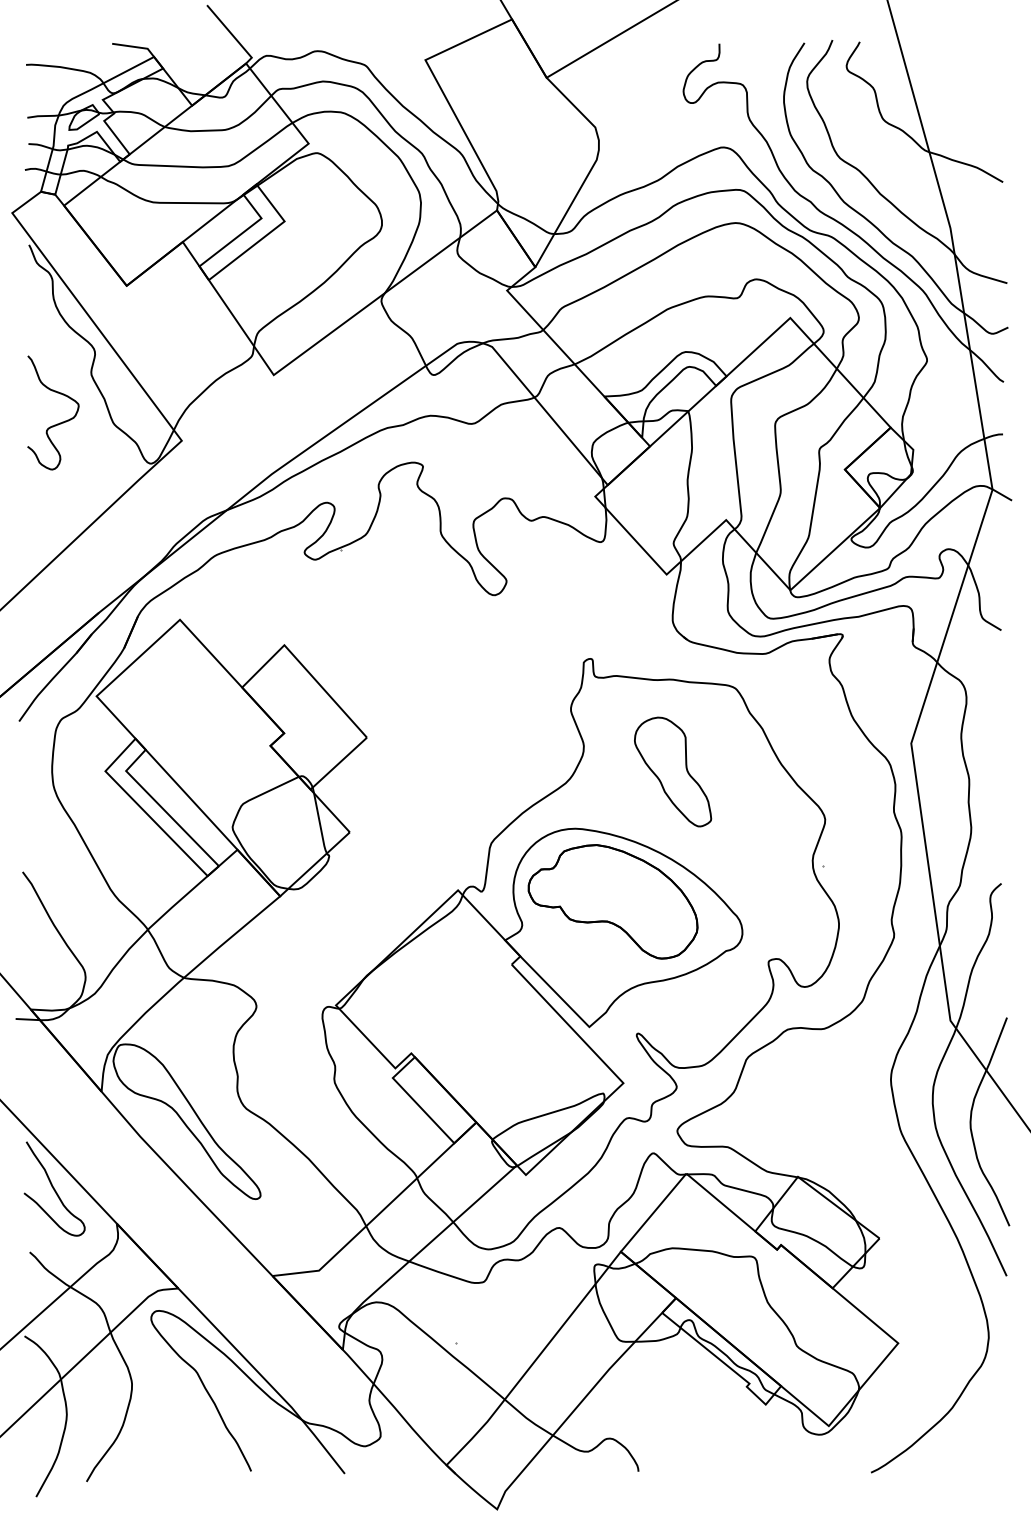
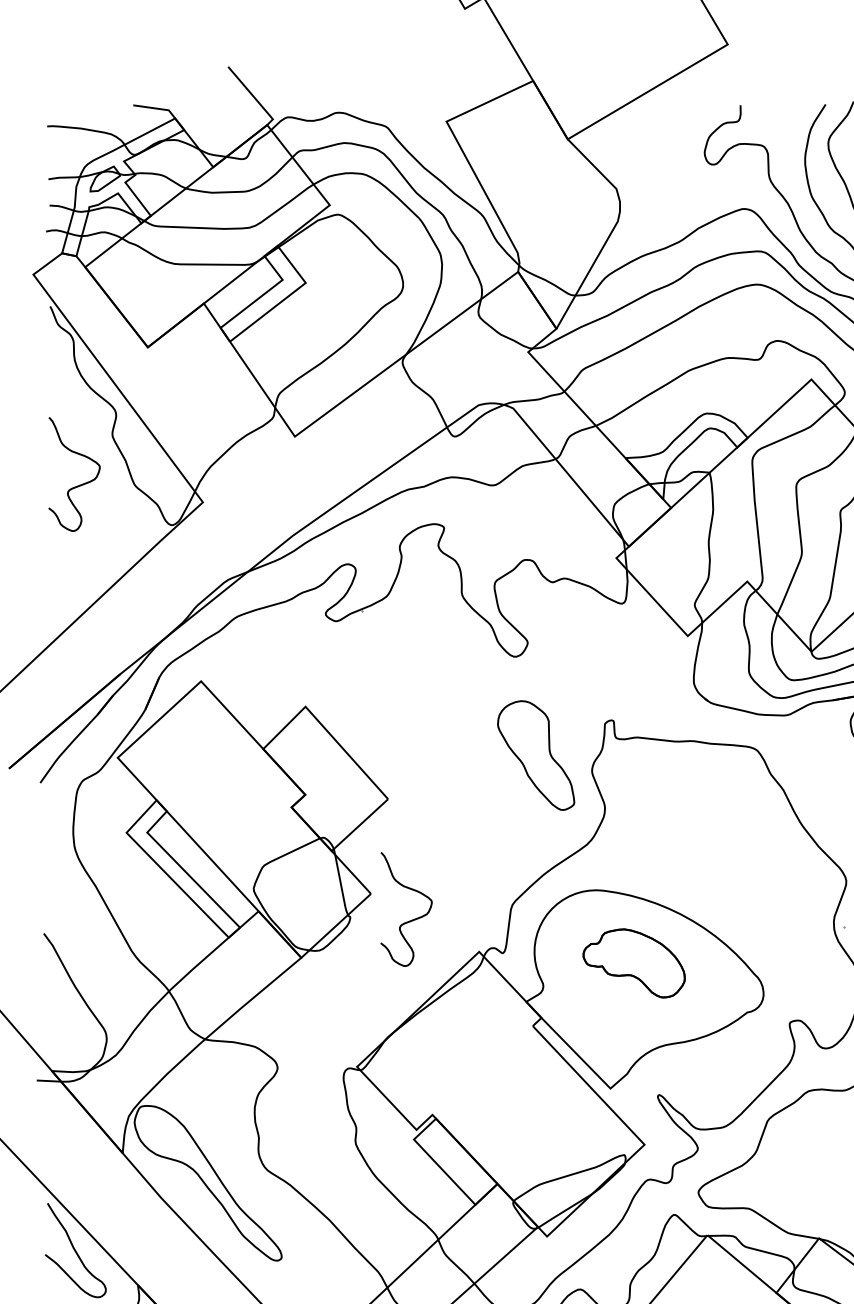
part: (673, 771) -> (536, 755), moved
curve: (391, 857) -> (412, 919), added
part: (612, 901) -> (633, 963), size x0.6

